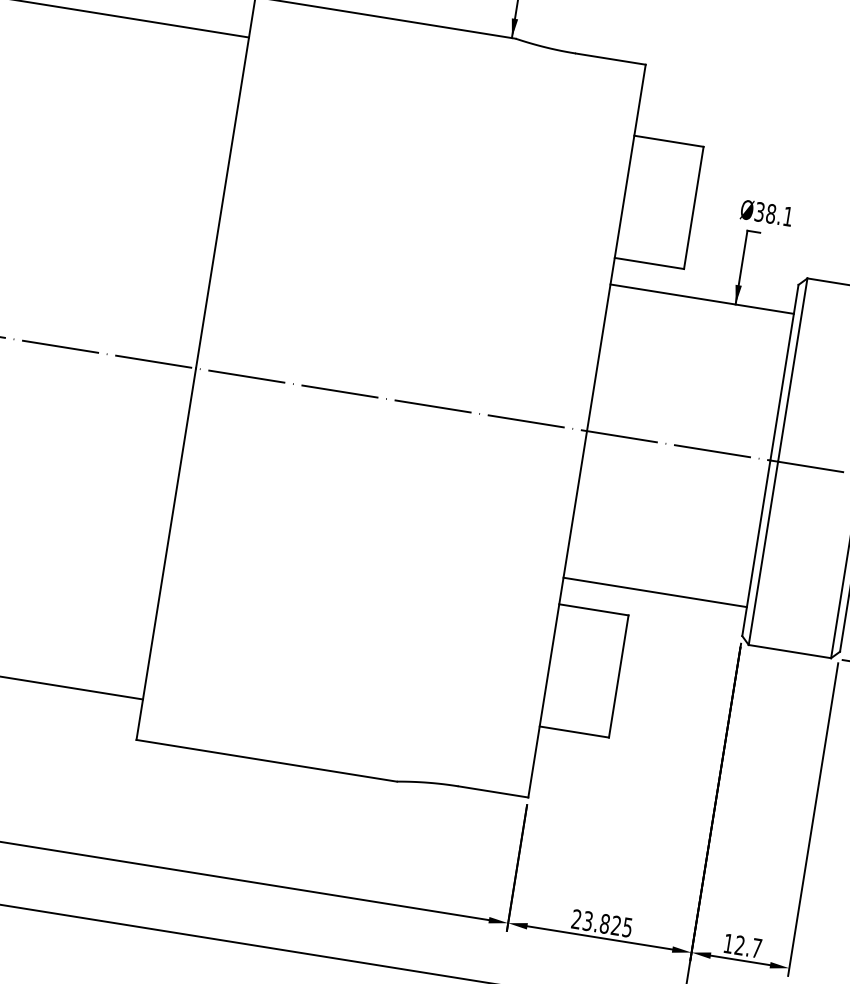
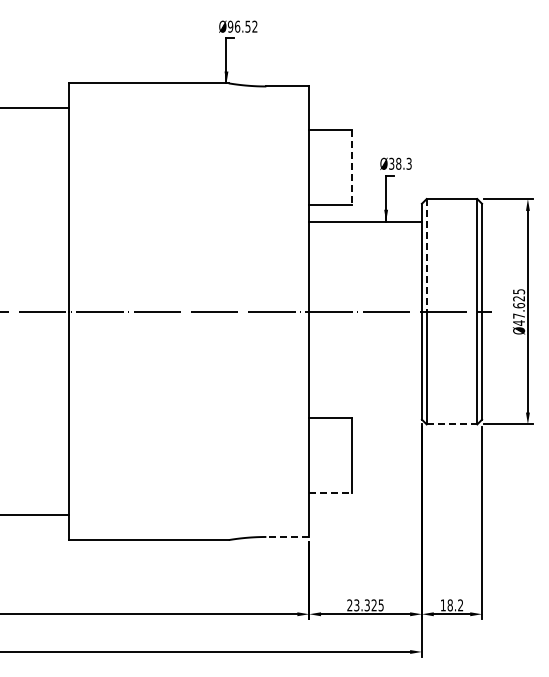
line: (693, 207) -> (351, 167), solid -> dashed
text: (787, 215) -> (408, 163), 38.1 -> 38.3
line: (792, 370) -> (426, 255), solid -> dashed
line: (655, 591) -> (365, 401), removed
line: (790, 651) -> (452, 424), solid -> dashed
line: (575, 732) -> (331, 493), solid -> dashed
line: (493, 791) -> (287, 536), solid -> dashed
text: (603, 923) -> (366, 605), 23.825 -> 23.325
text: (748, 947) -> (455, 605), 12.7 -> 18.2

